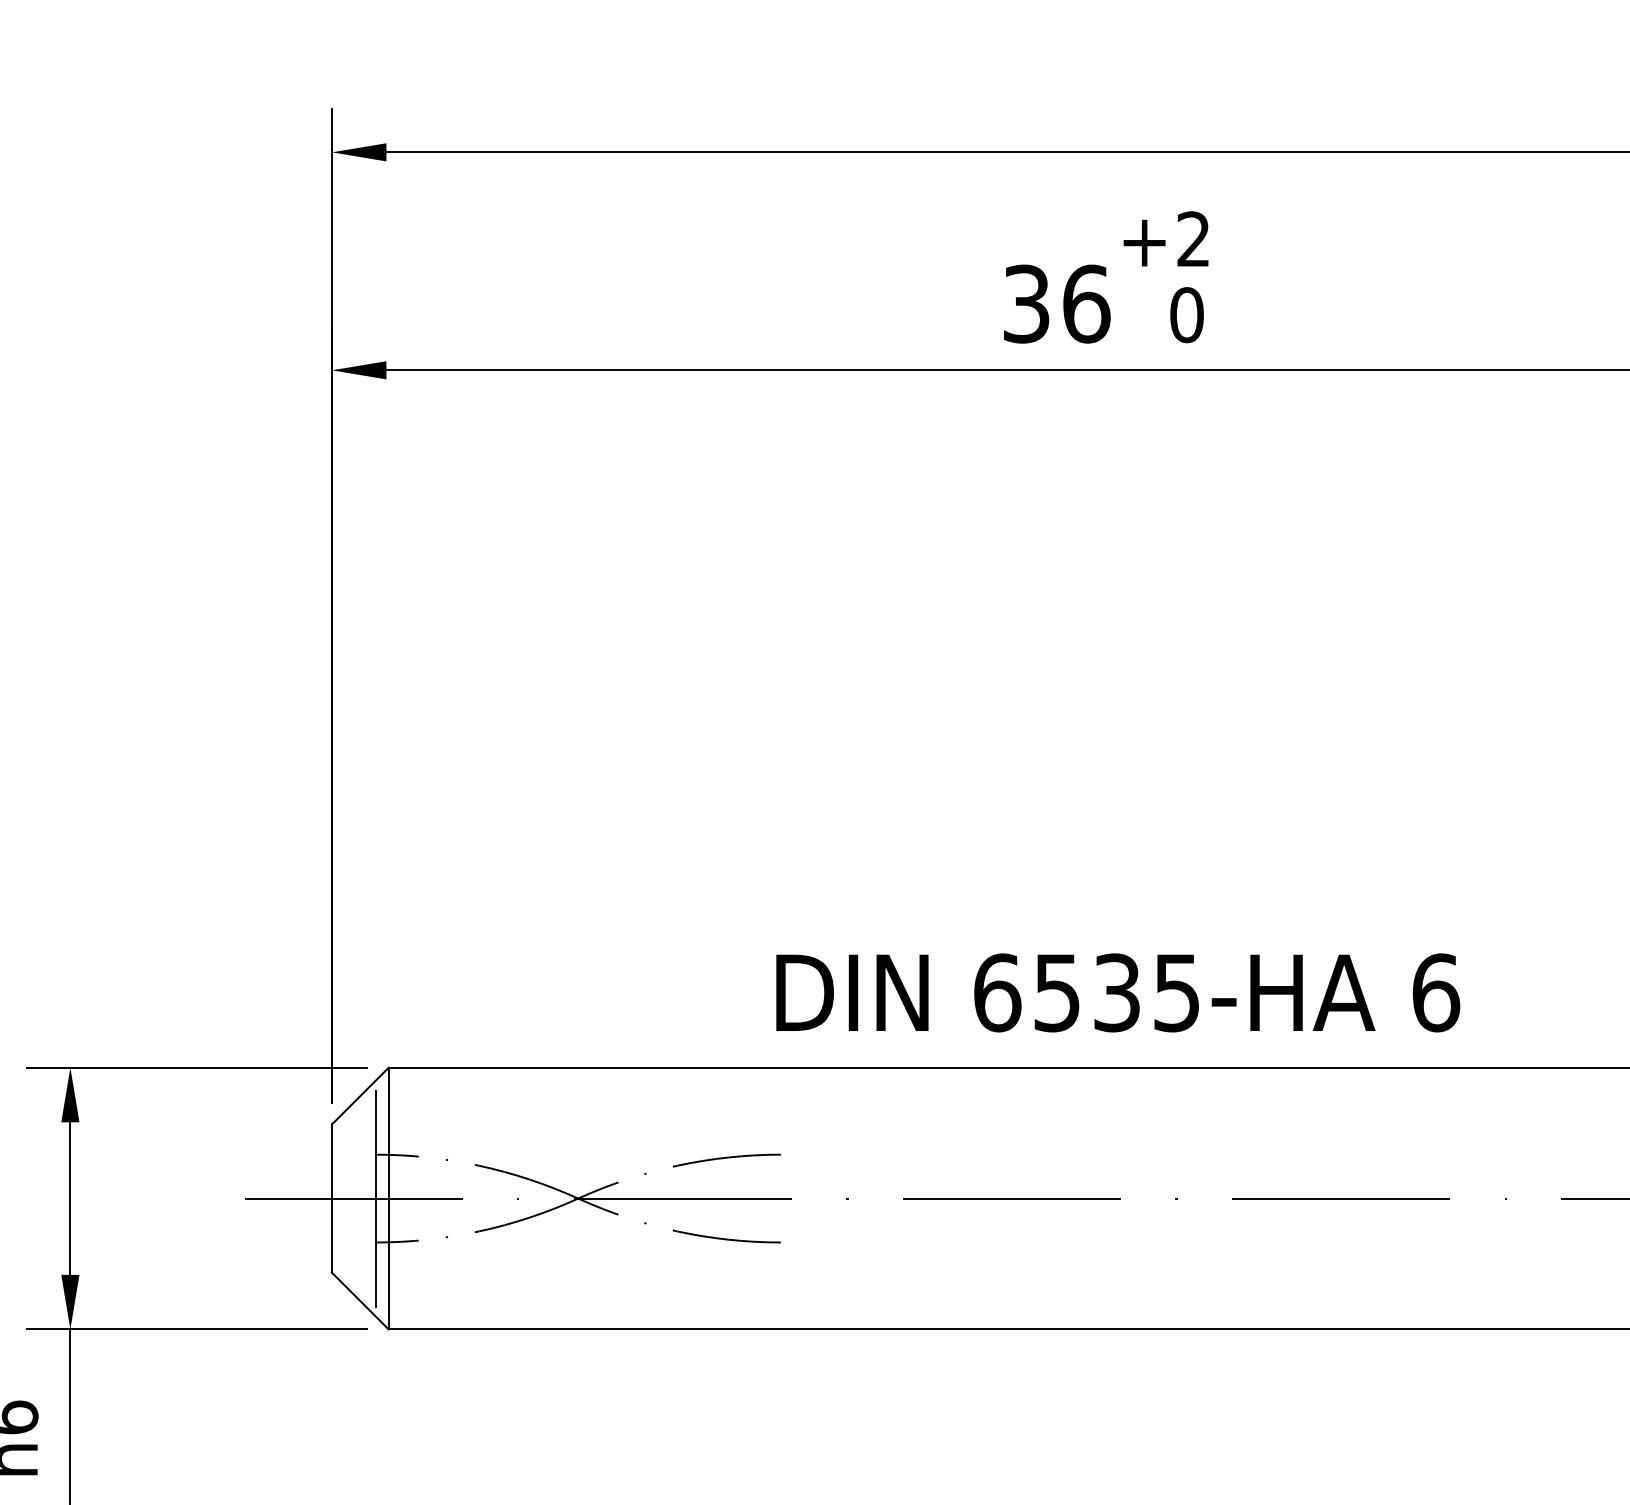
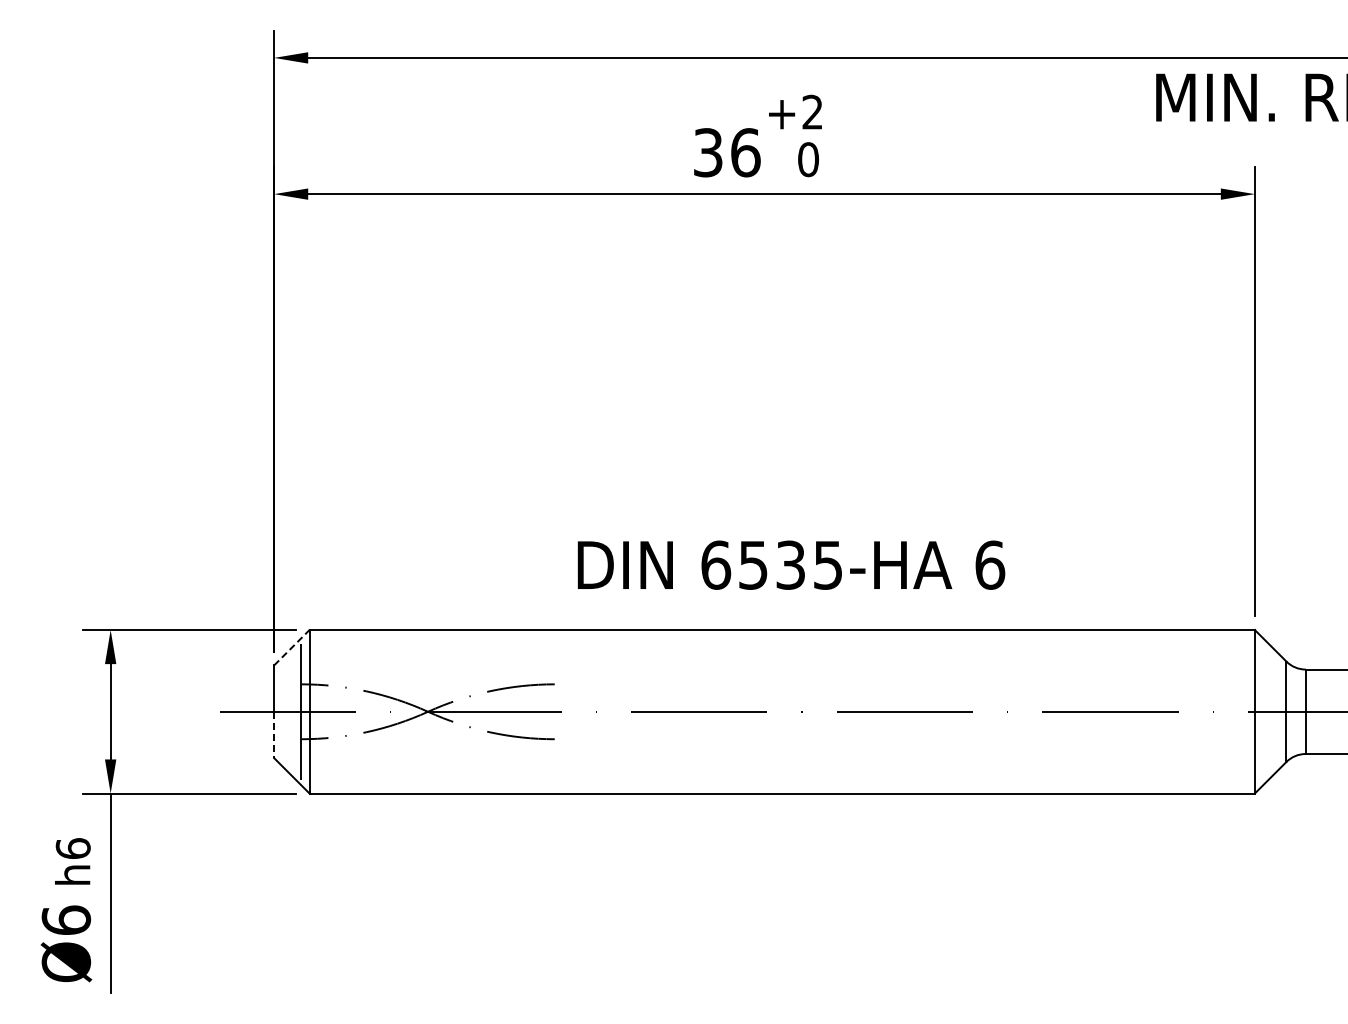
text: (1118, 991) -> (791, 564), moved
line: (361, 1095) -> (292, 647), solid -> dashed
line: (332, 1236) -> (274, 735), solid -> dashed

